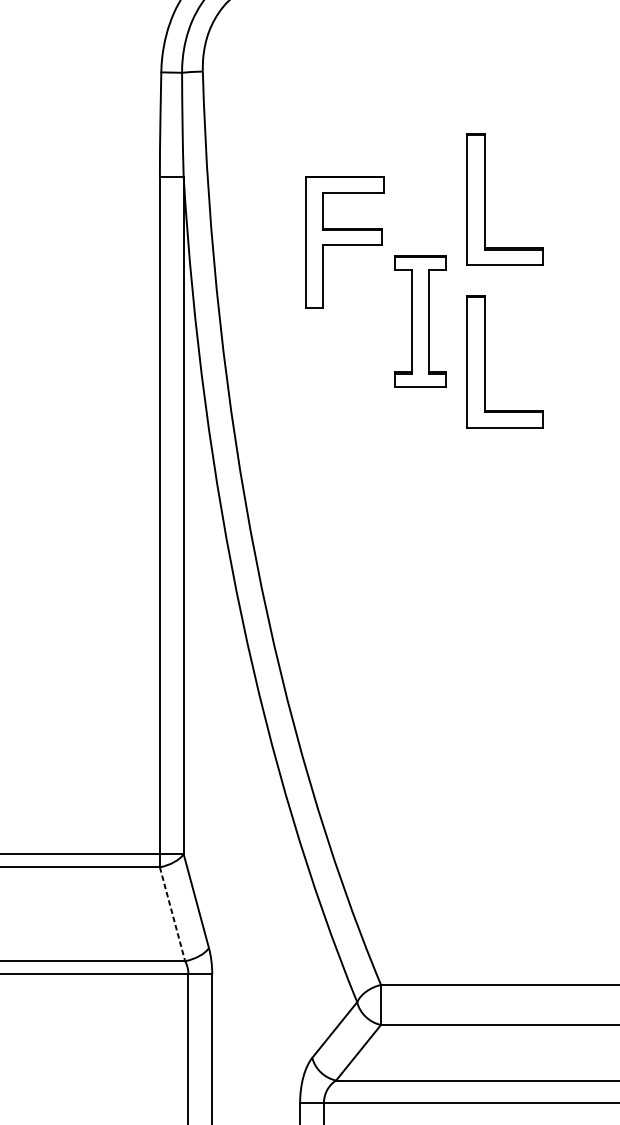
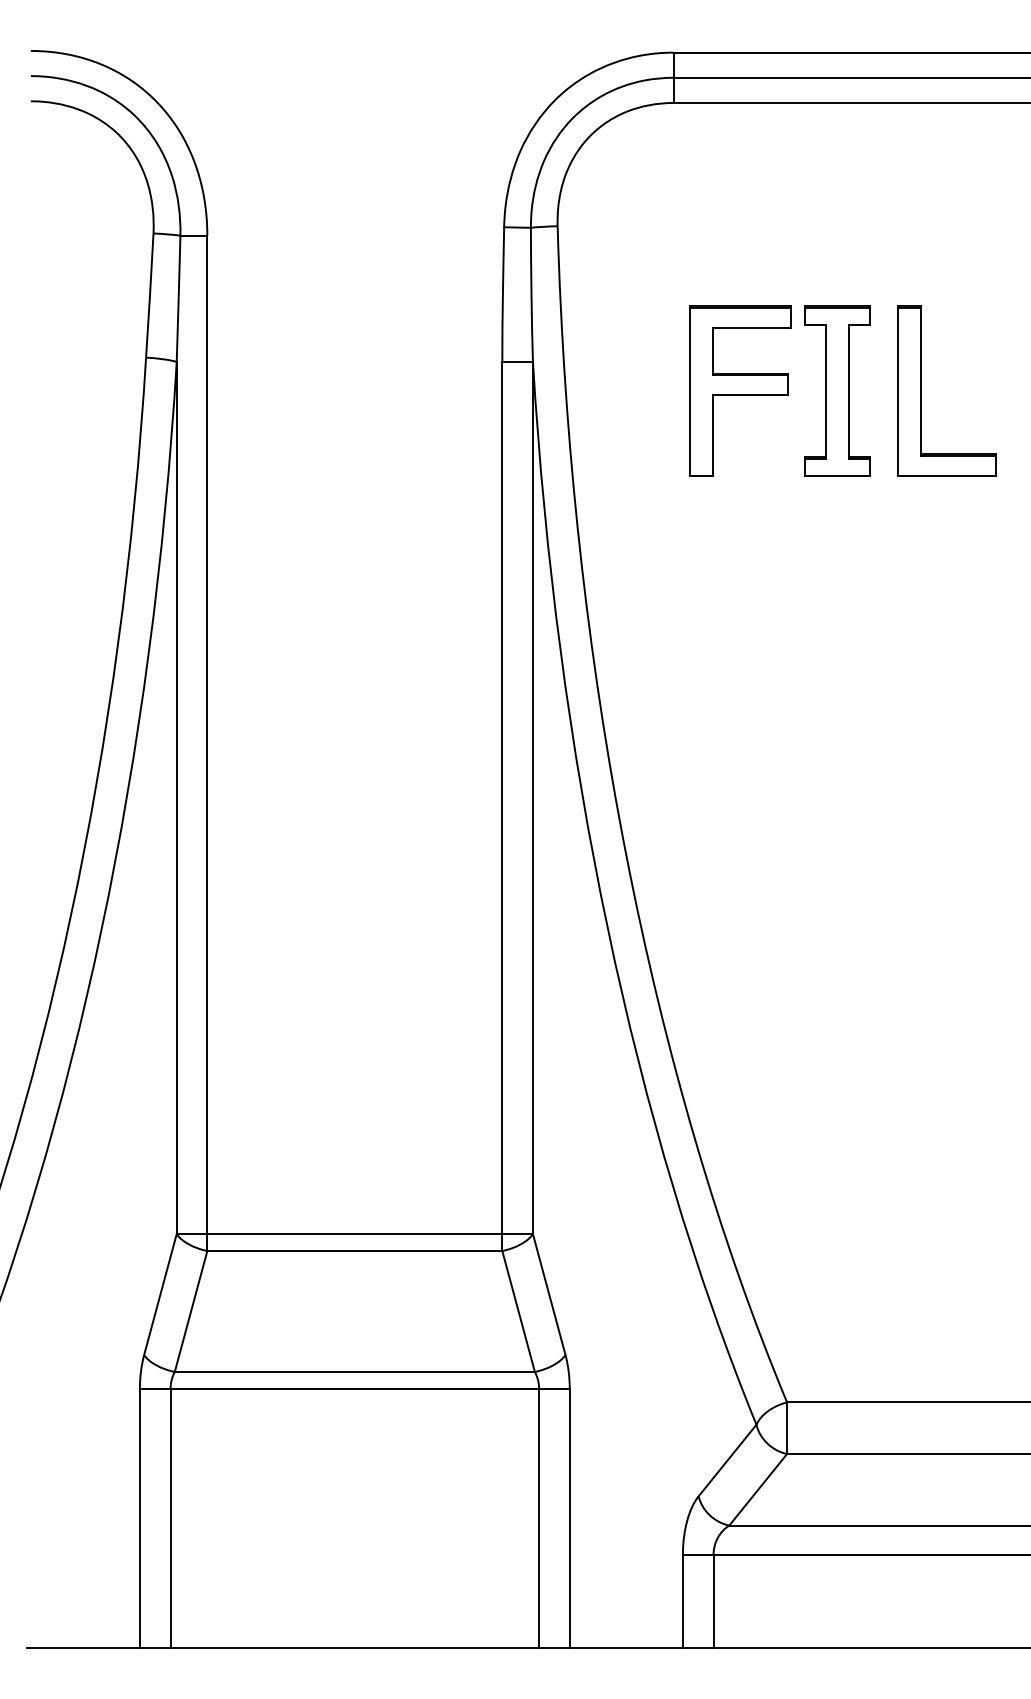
part: (344, 241) -> (740, 390), moved
part: (420, 321) -> (837, 390), moved
part: (485, 361) -> (921, 599), removed
line: (172, 914) -> (518, 1311), dashed -> solid

